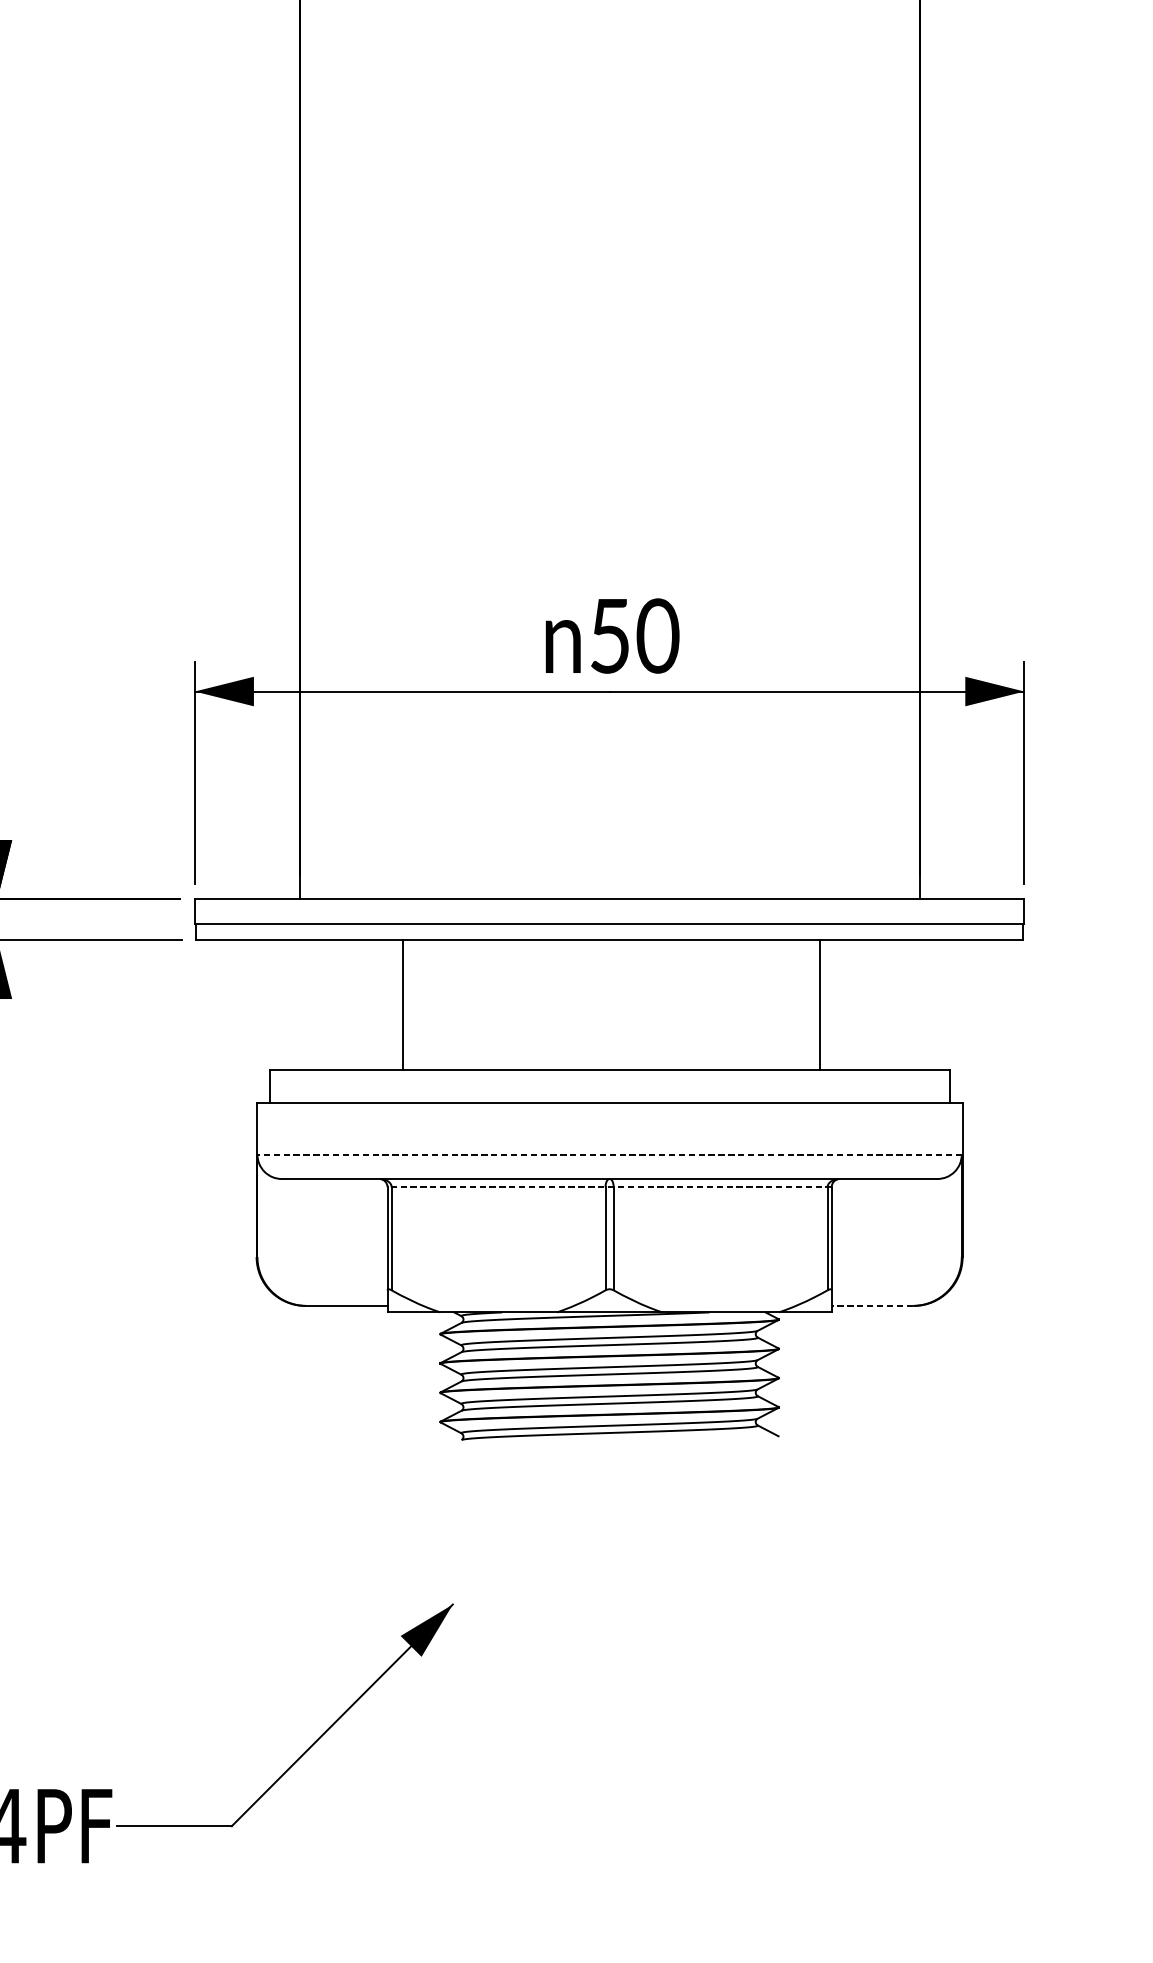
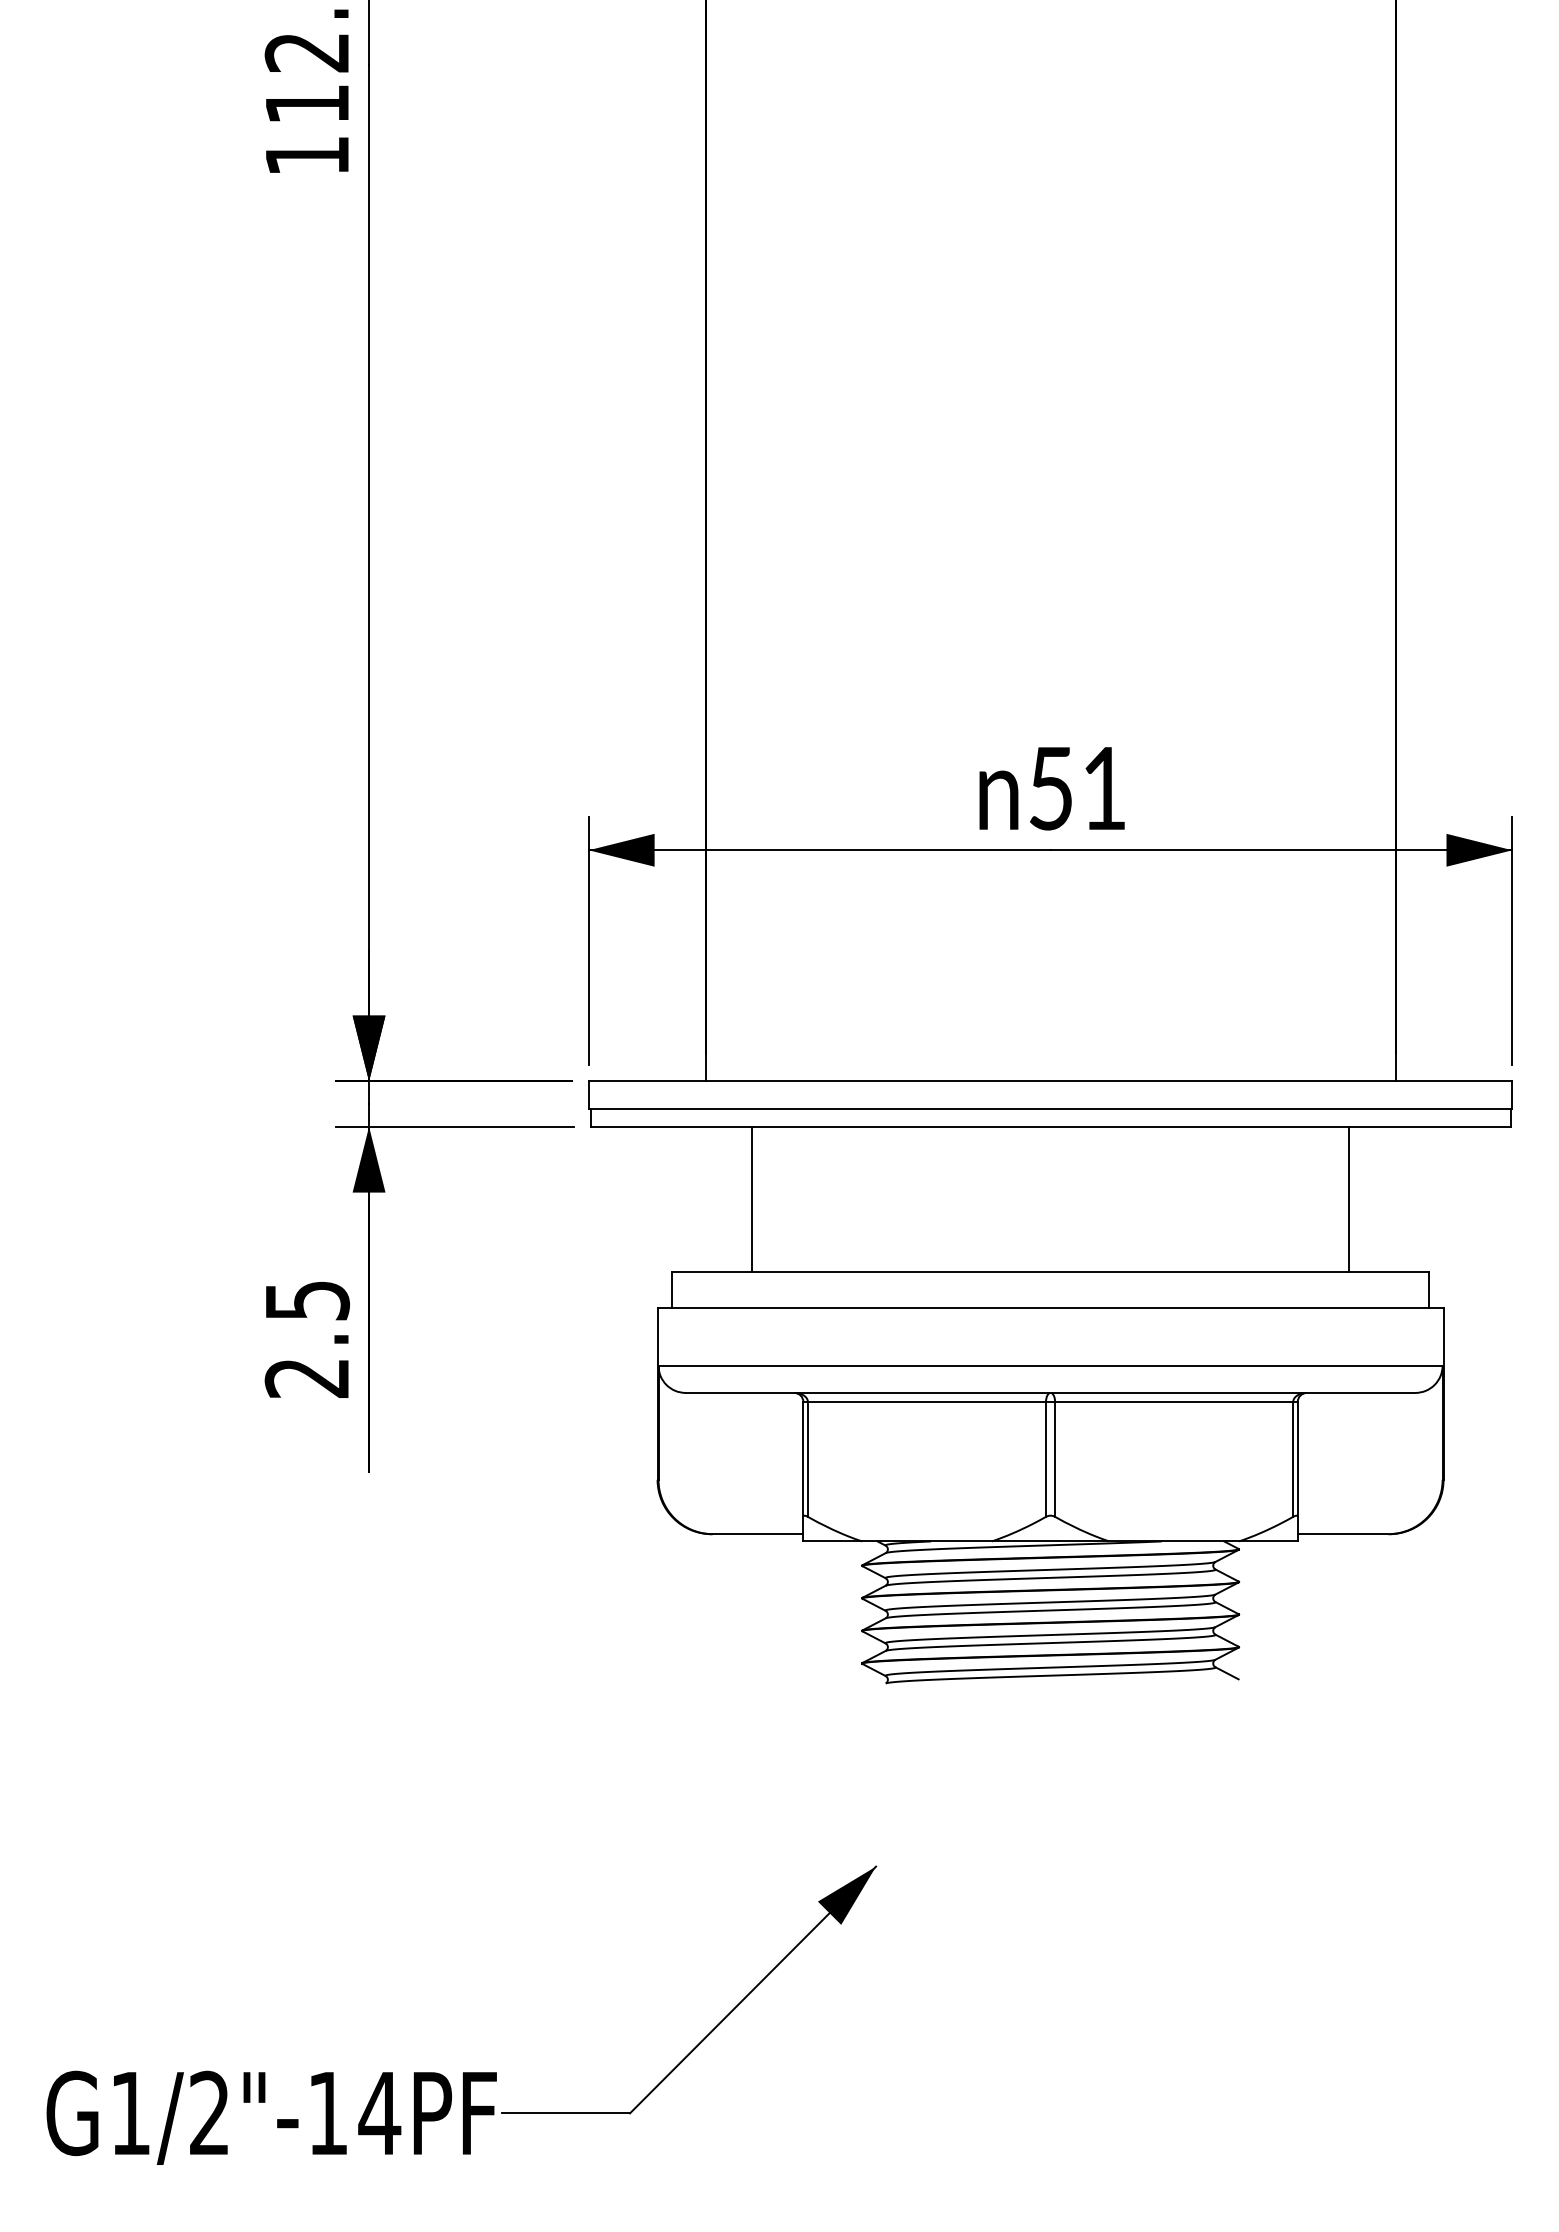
text: (658, 636) -> (1104, 788), 50 -> 51
line: (402, 1004) -> (751, 1198), moved
line: (819, 1004) -> (1349, 1198), moved
line: (609, 1154) -> (1050, 1365), dashed -> solid
line: (609, 1187) -> (1050, 1402), dashed -> solid
line: (871, 1306) -> (1342, 1534), dashed -> solid

